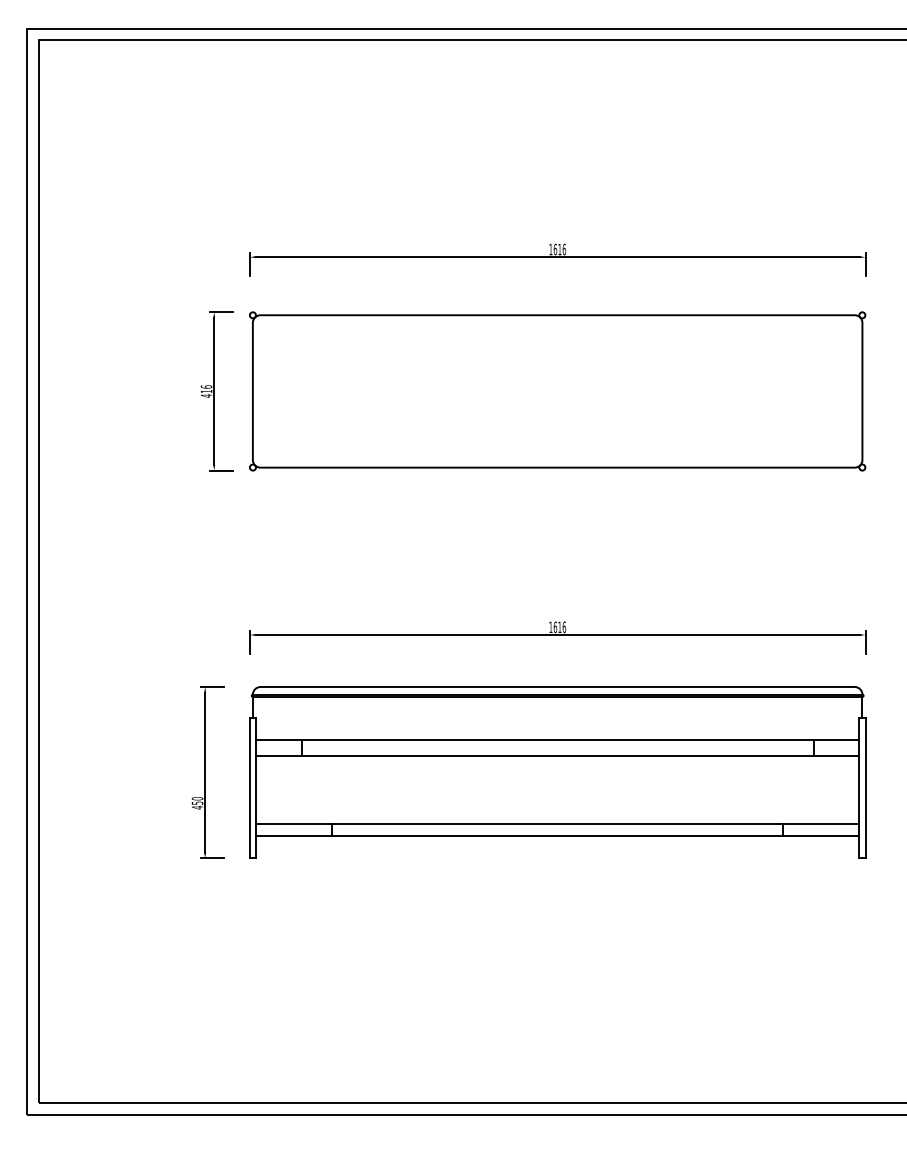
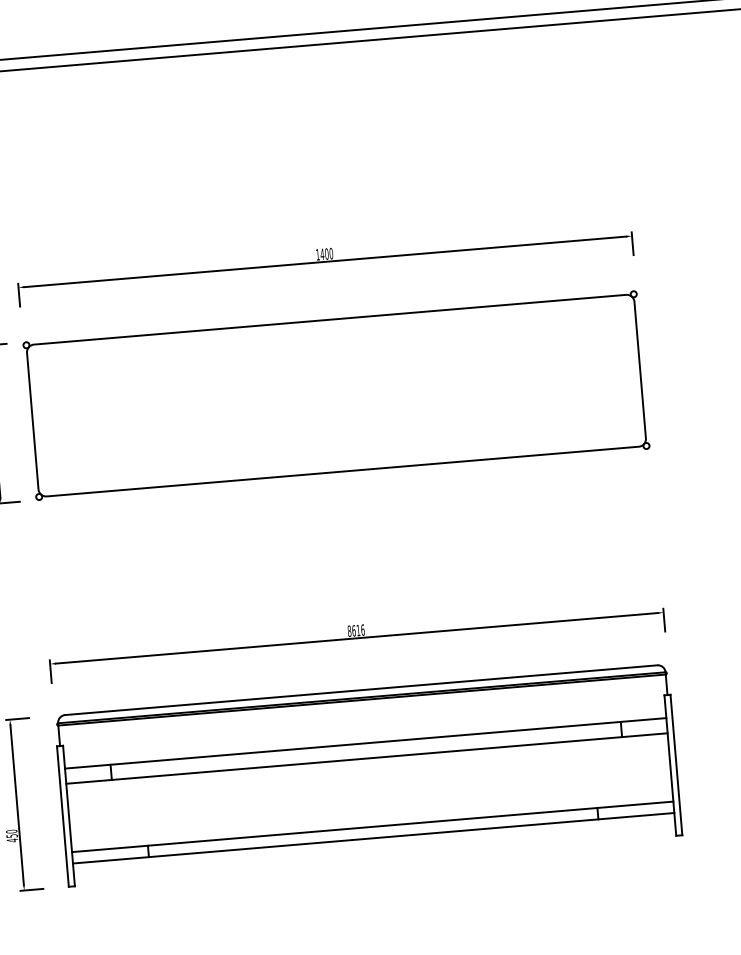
text: (559, 249) -> (326, 254), 1616 -> 1400
text: (550, 626) -> (349, 630), 1616 -> 8616

